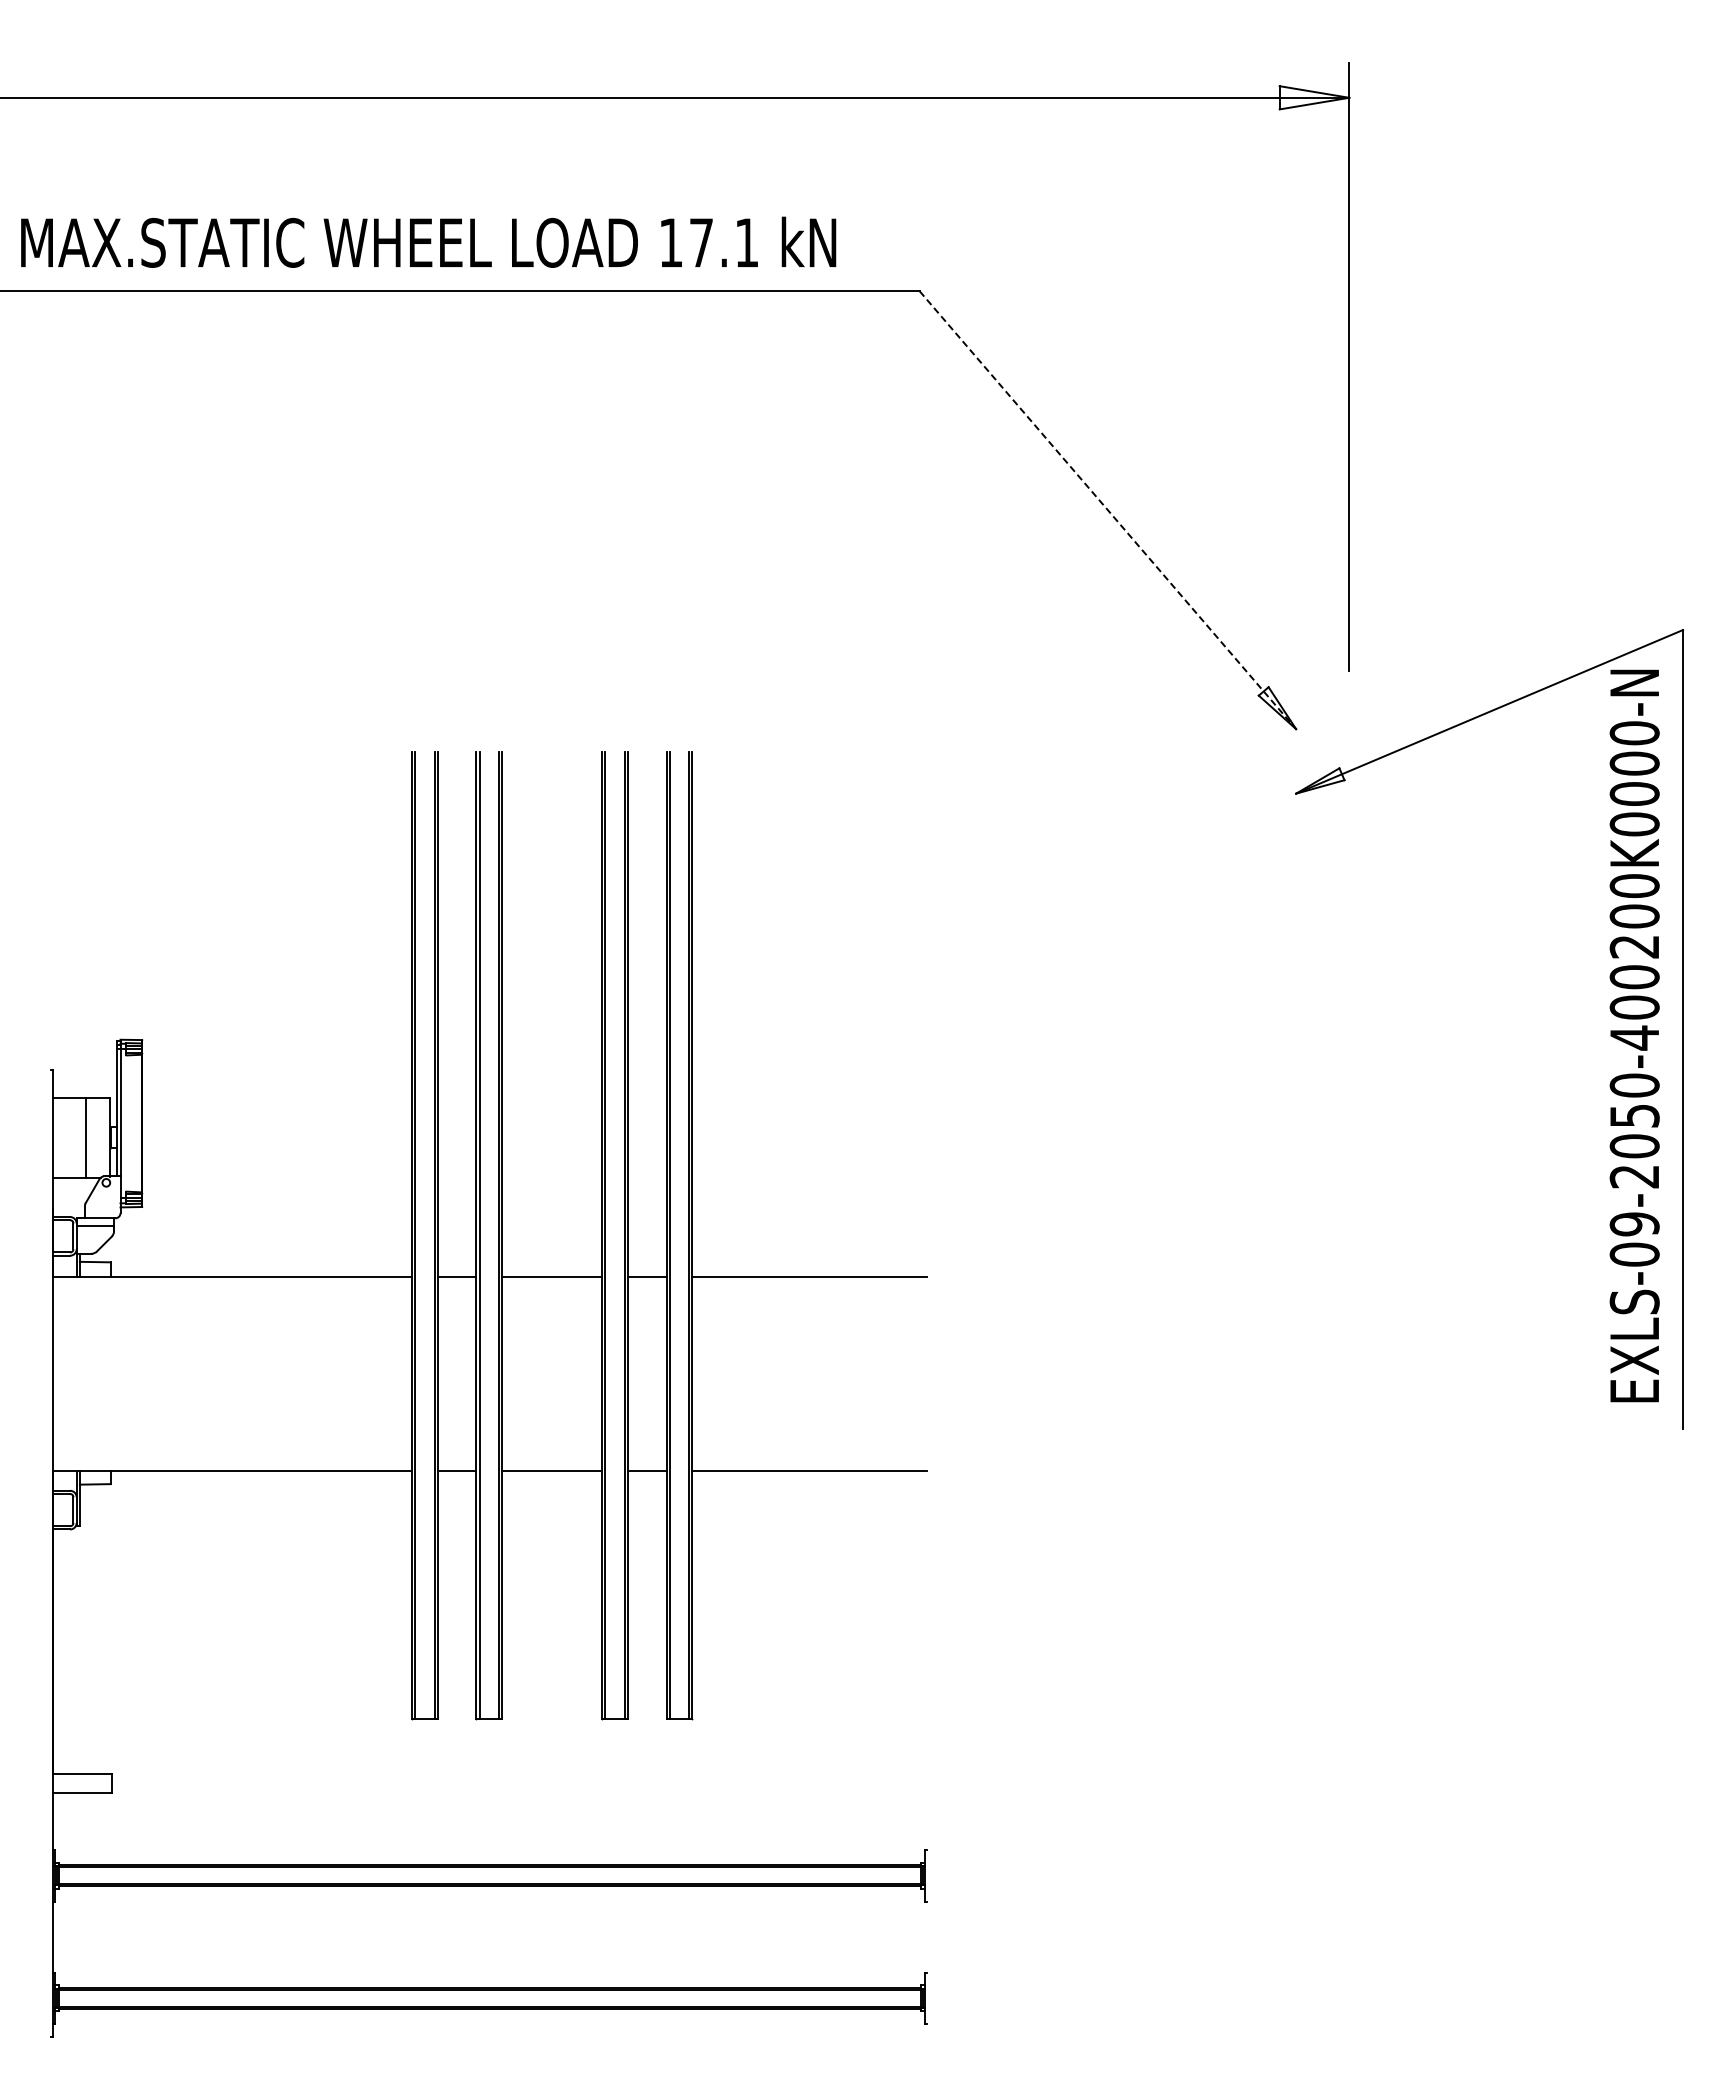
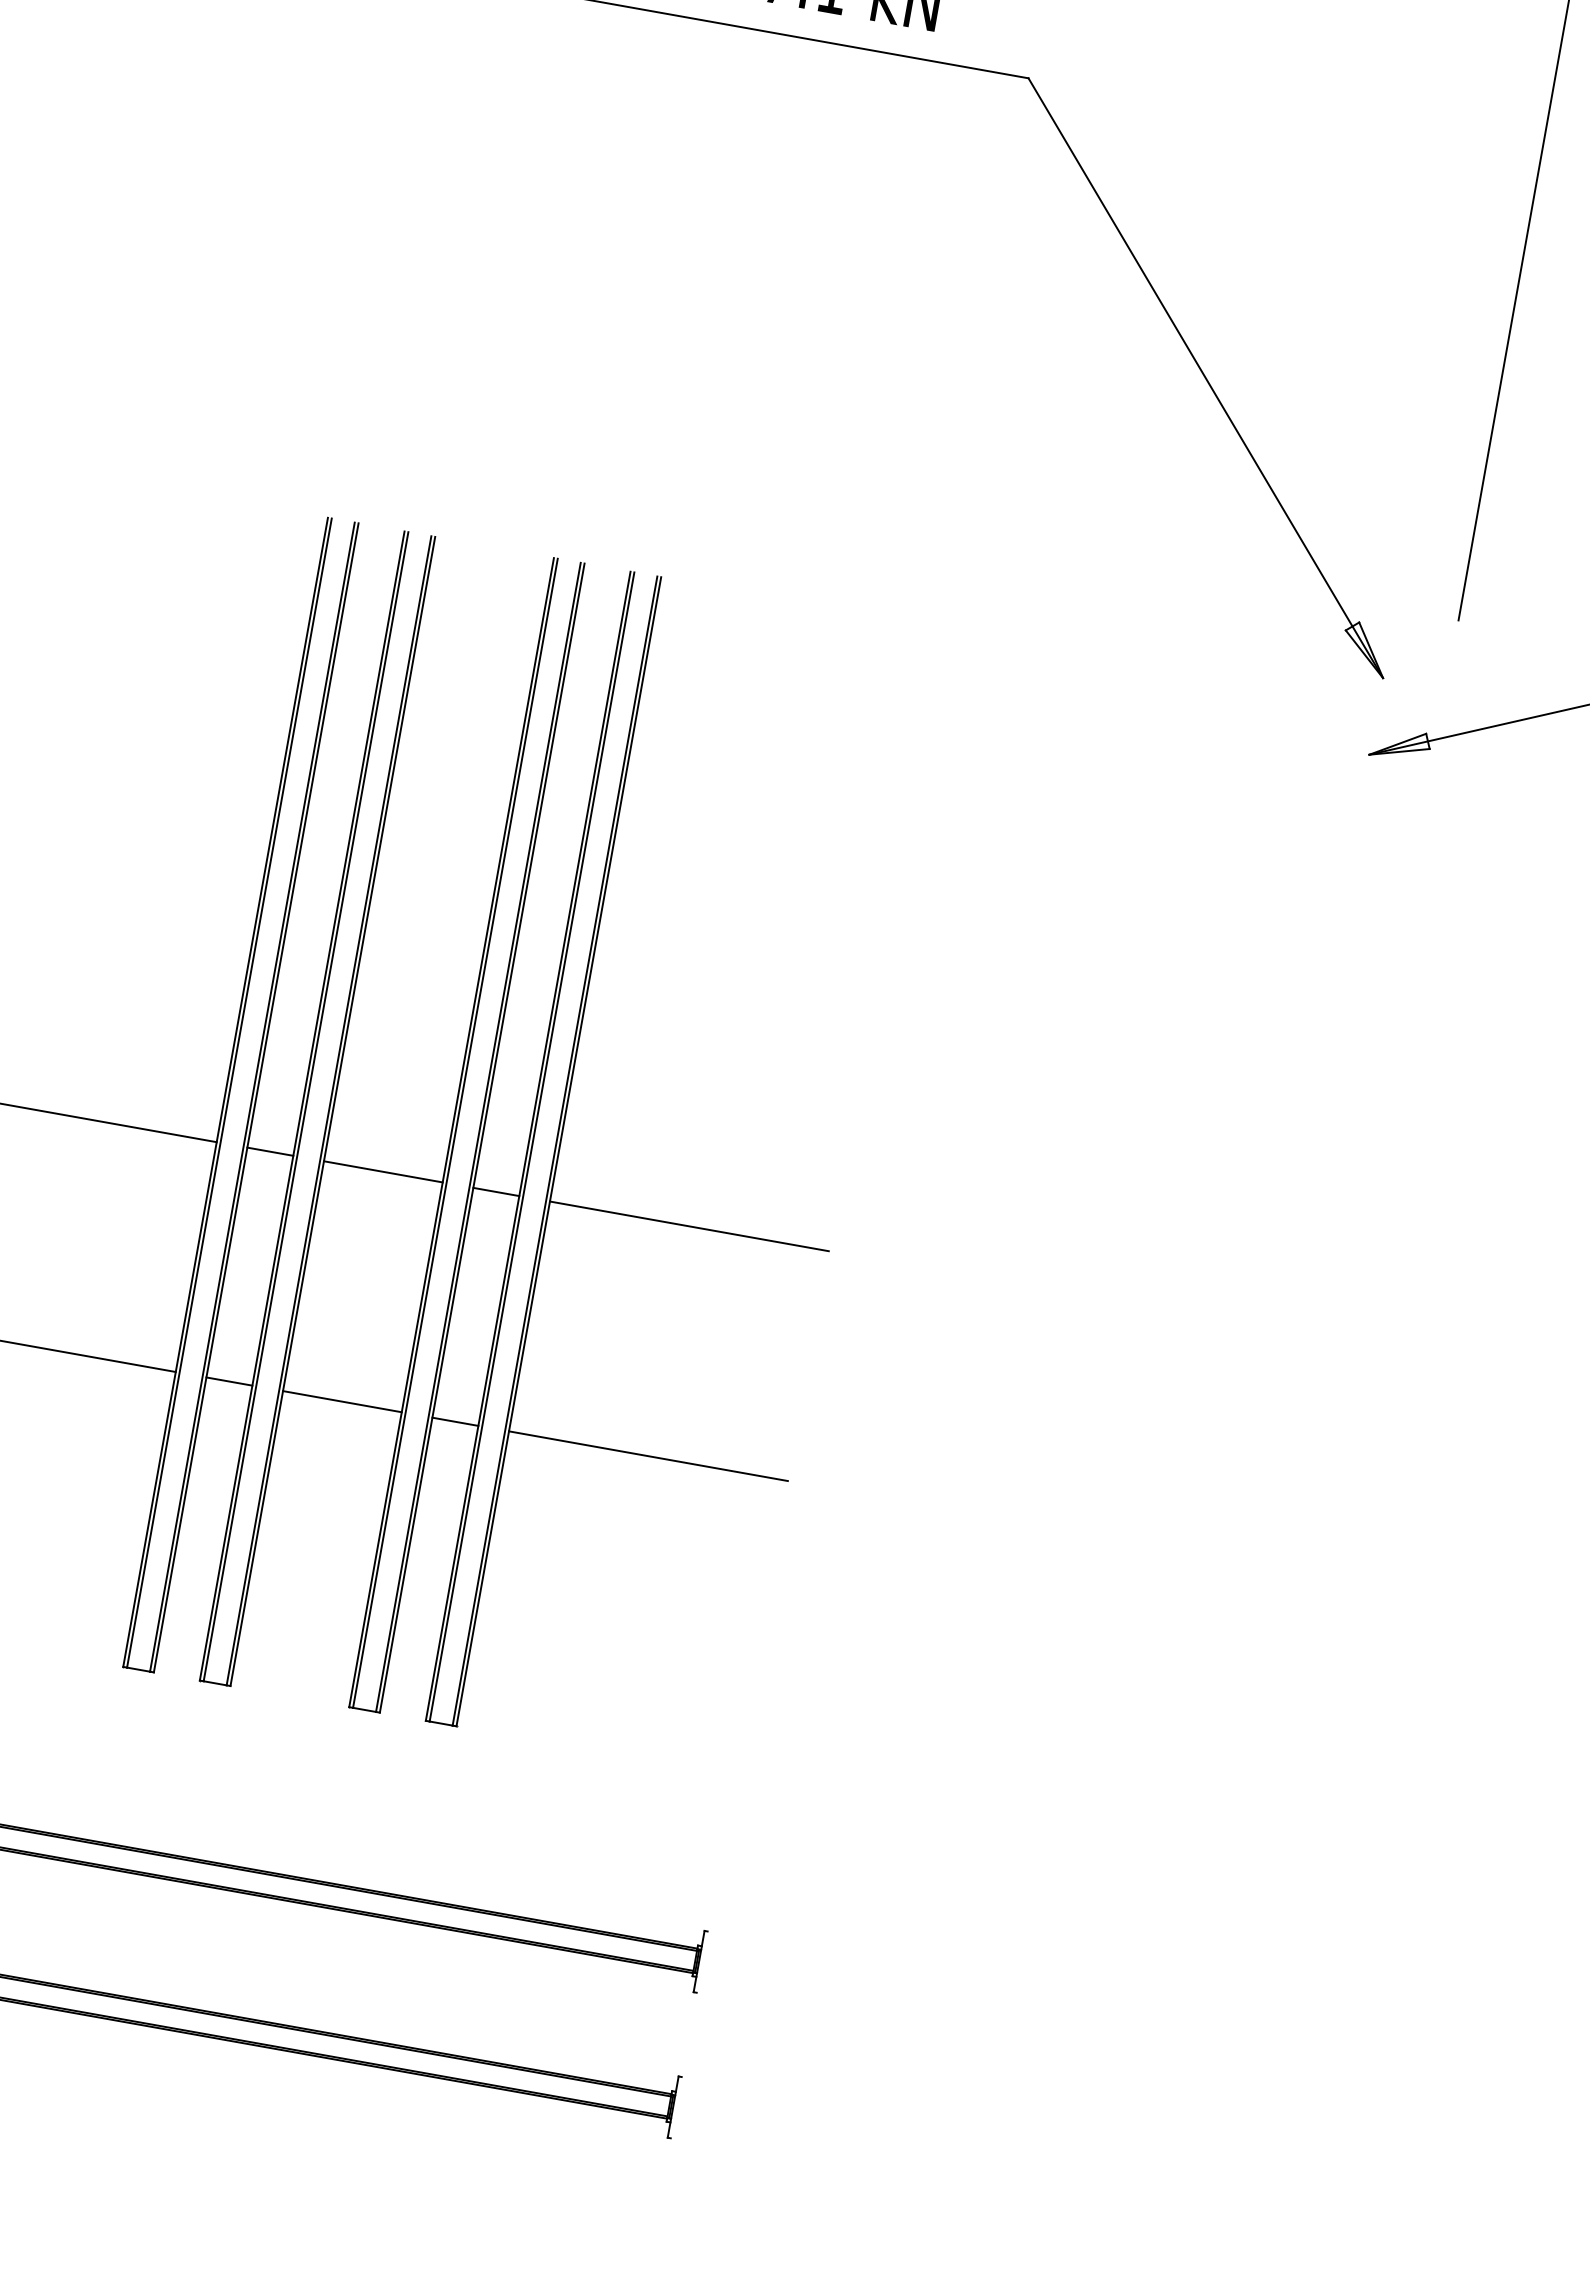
line: (1107, 510) -> (1205, 378), dashed -> solid

